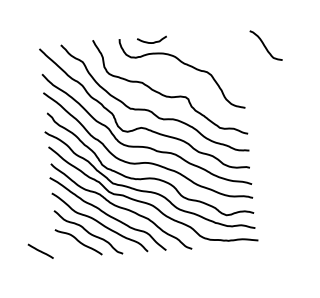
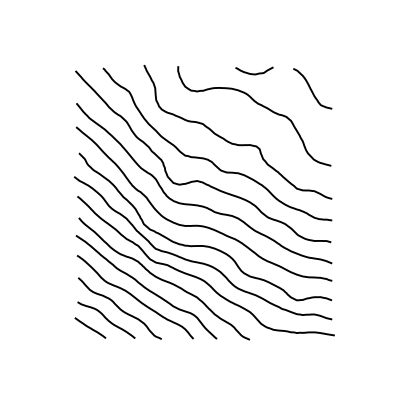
curve: (152, 42) -> (254, 73), moved
curve: (265, 45) -> (311, 88), moved
line: (40, 250) -> (90, 327), moved

